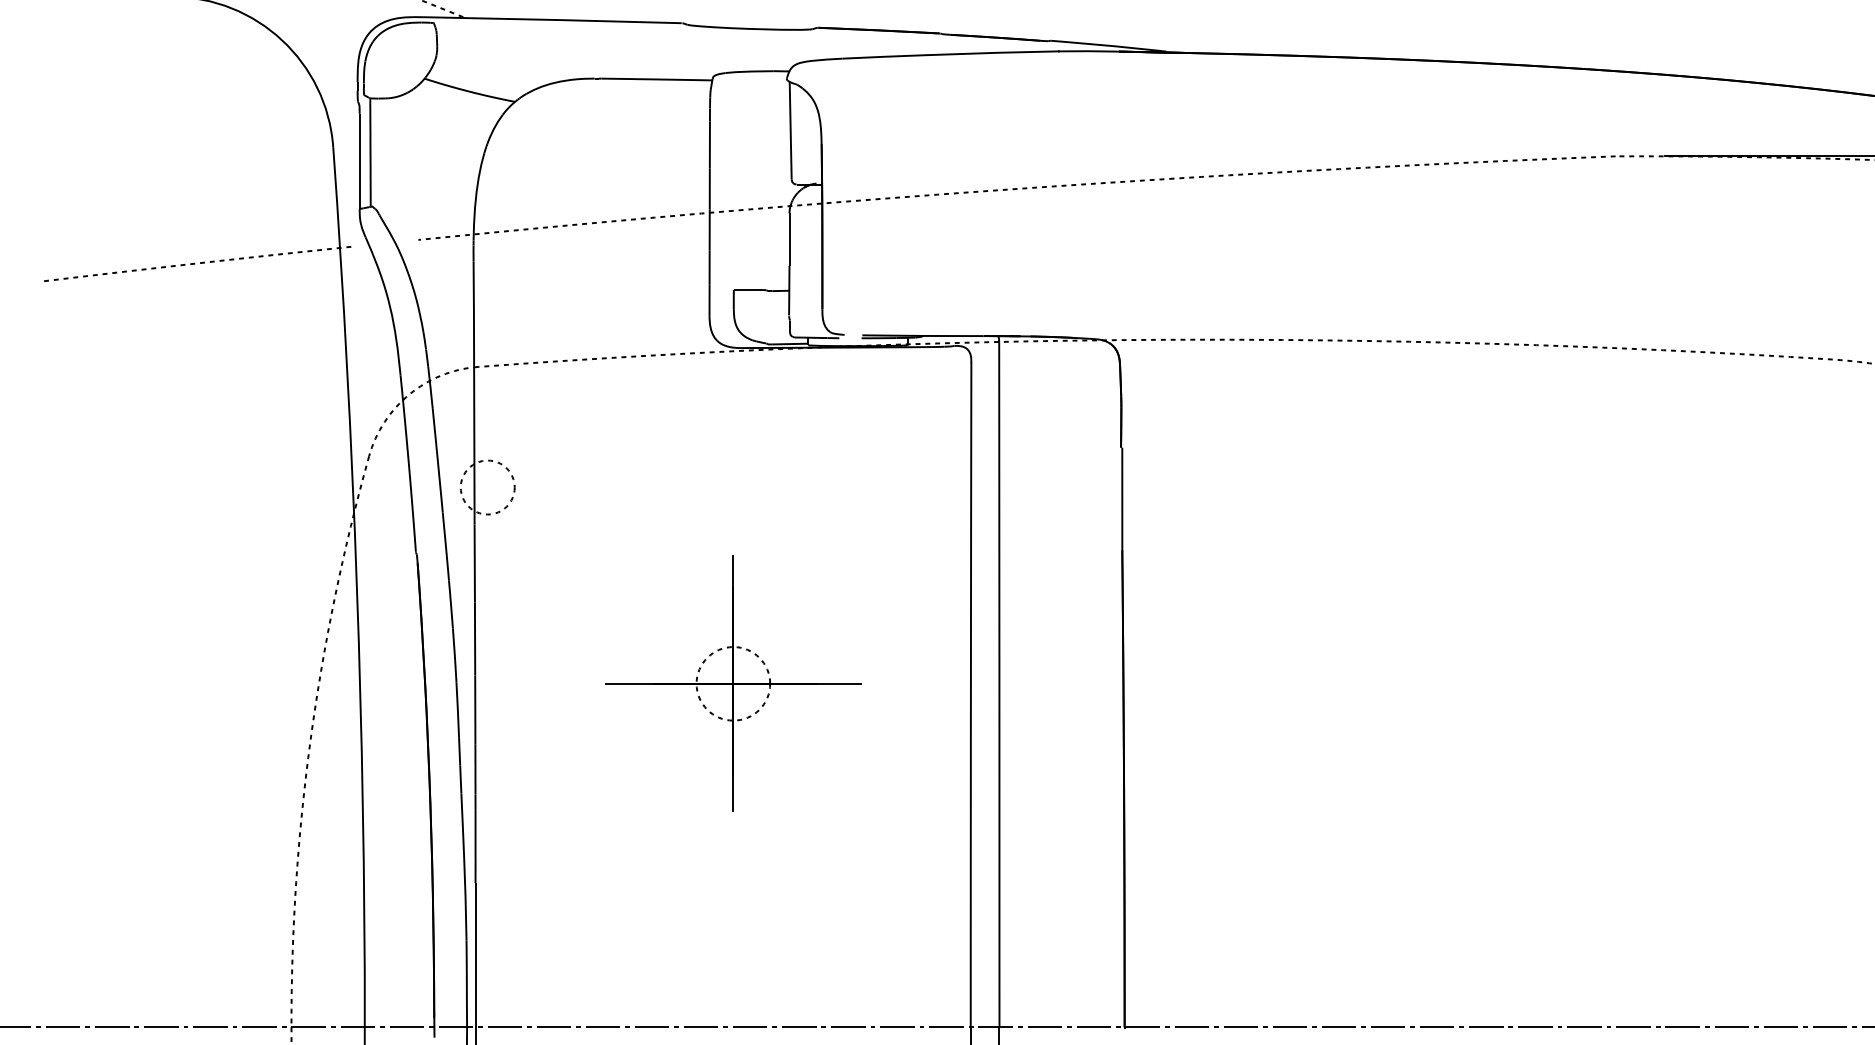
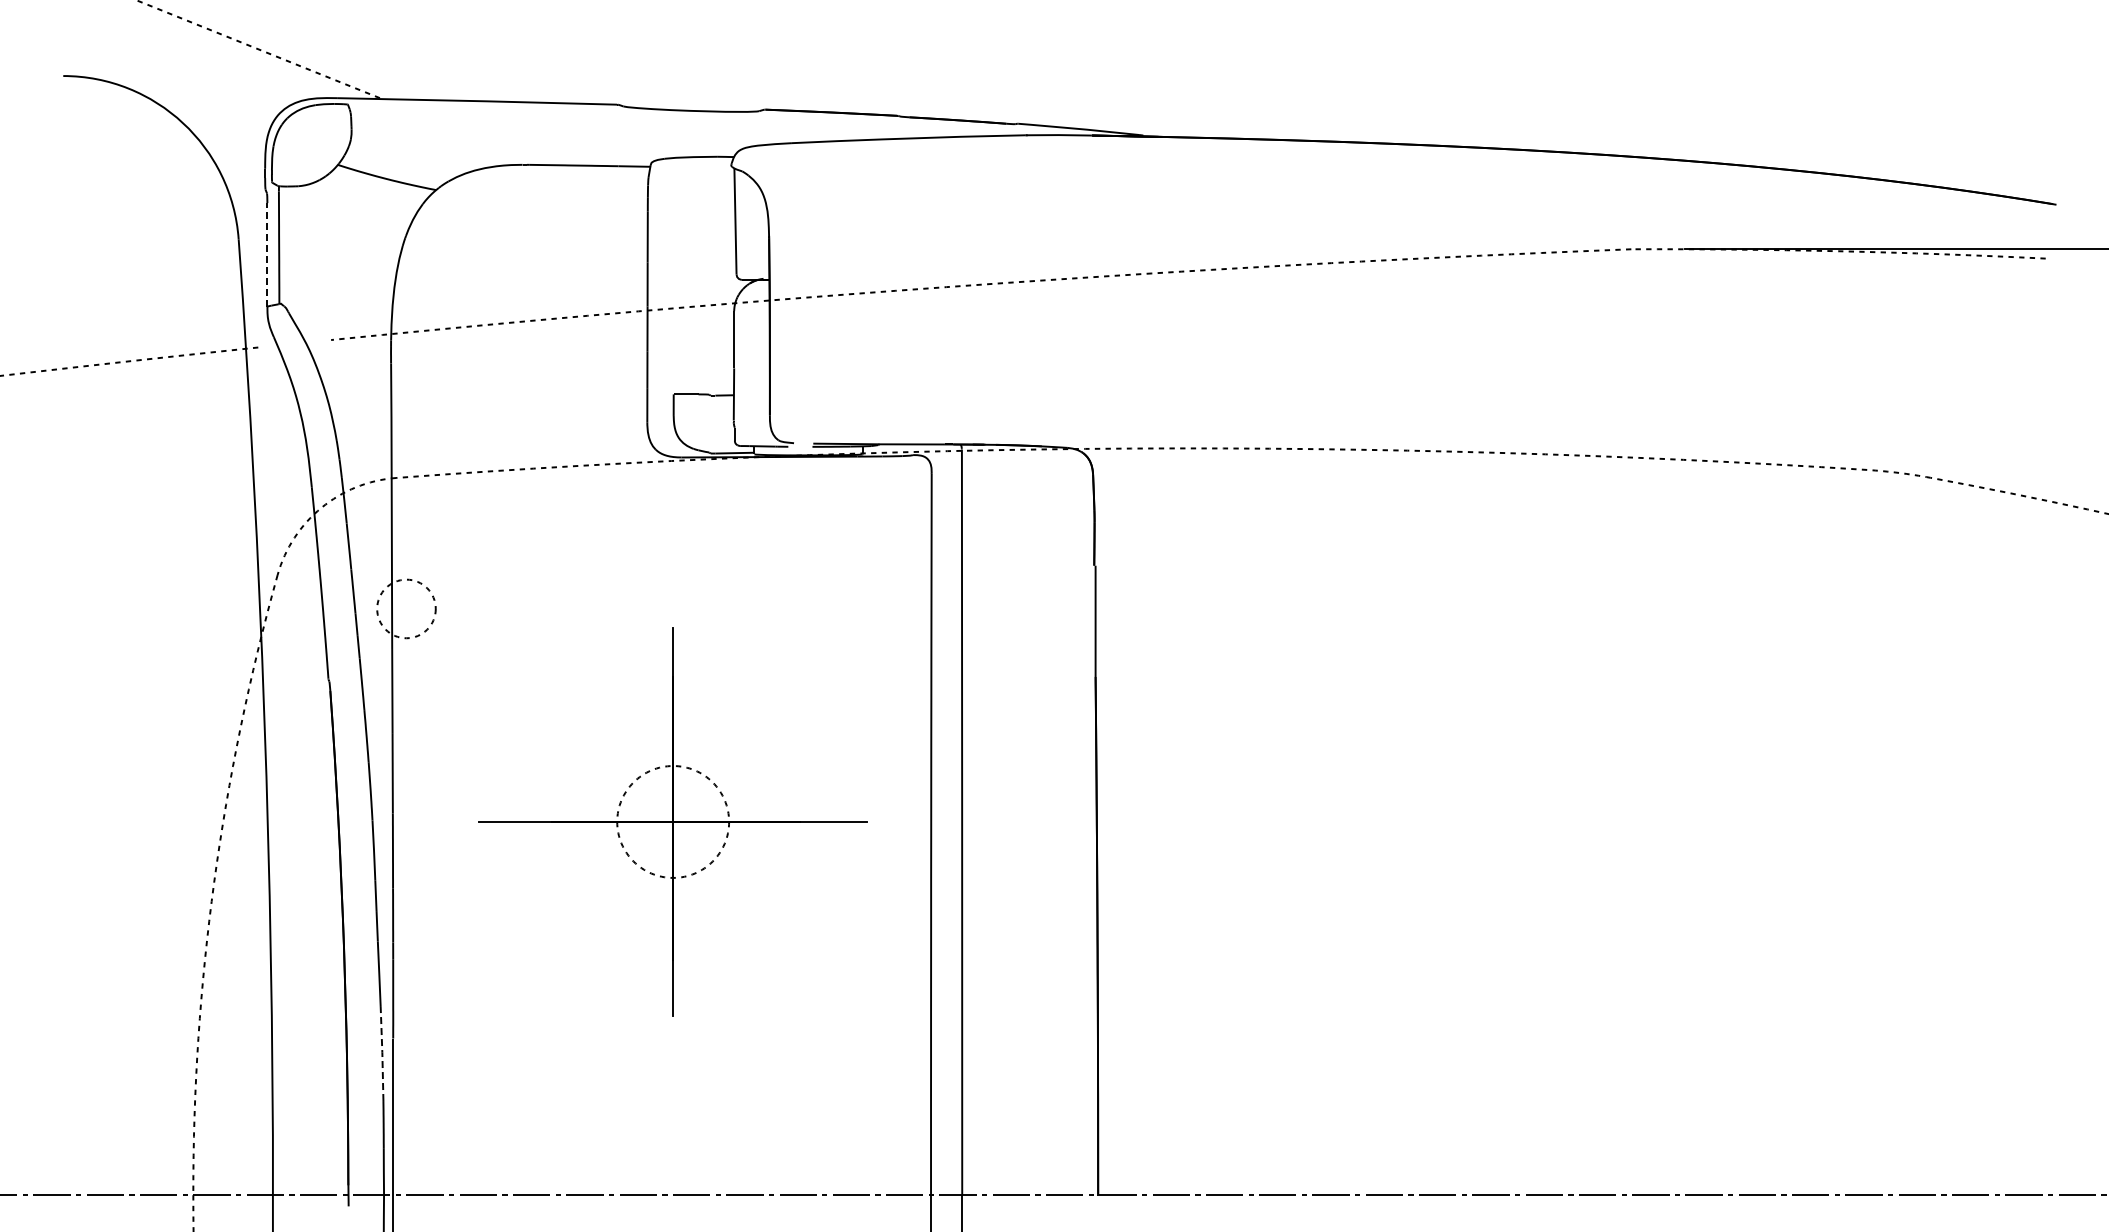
line: (359, 161) -> (267, 254), solid -> dashed
part: (733, 684) -> (673, 822), size x1.4
line: (465, 896) -> (382, 1053), solid -> dashed

